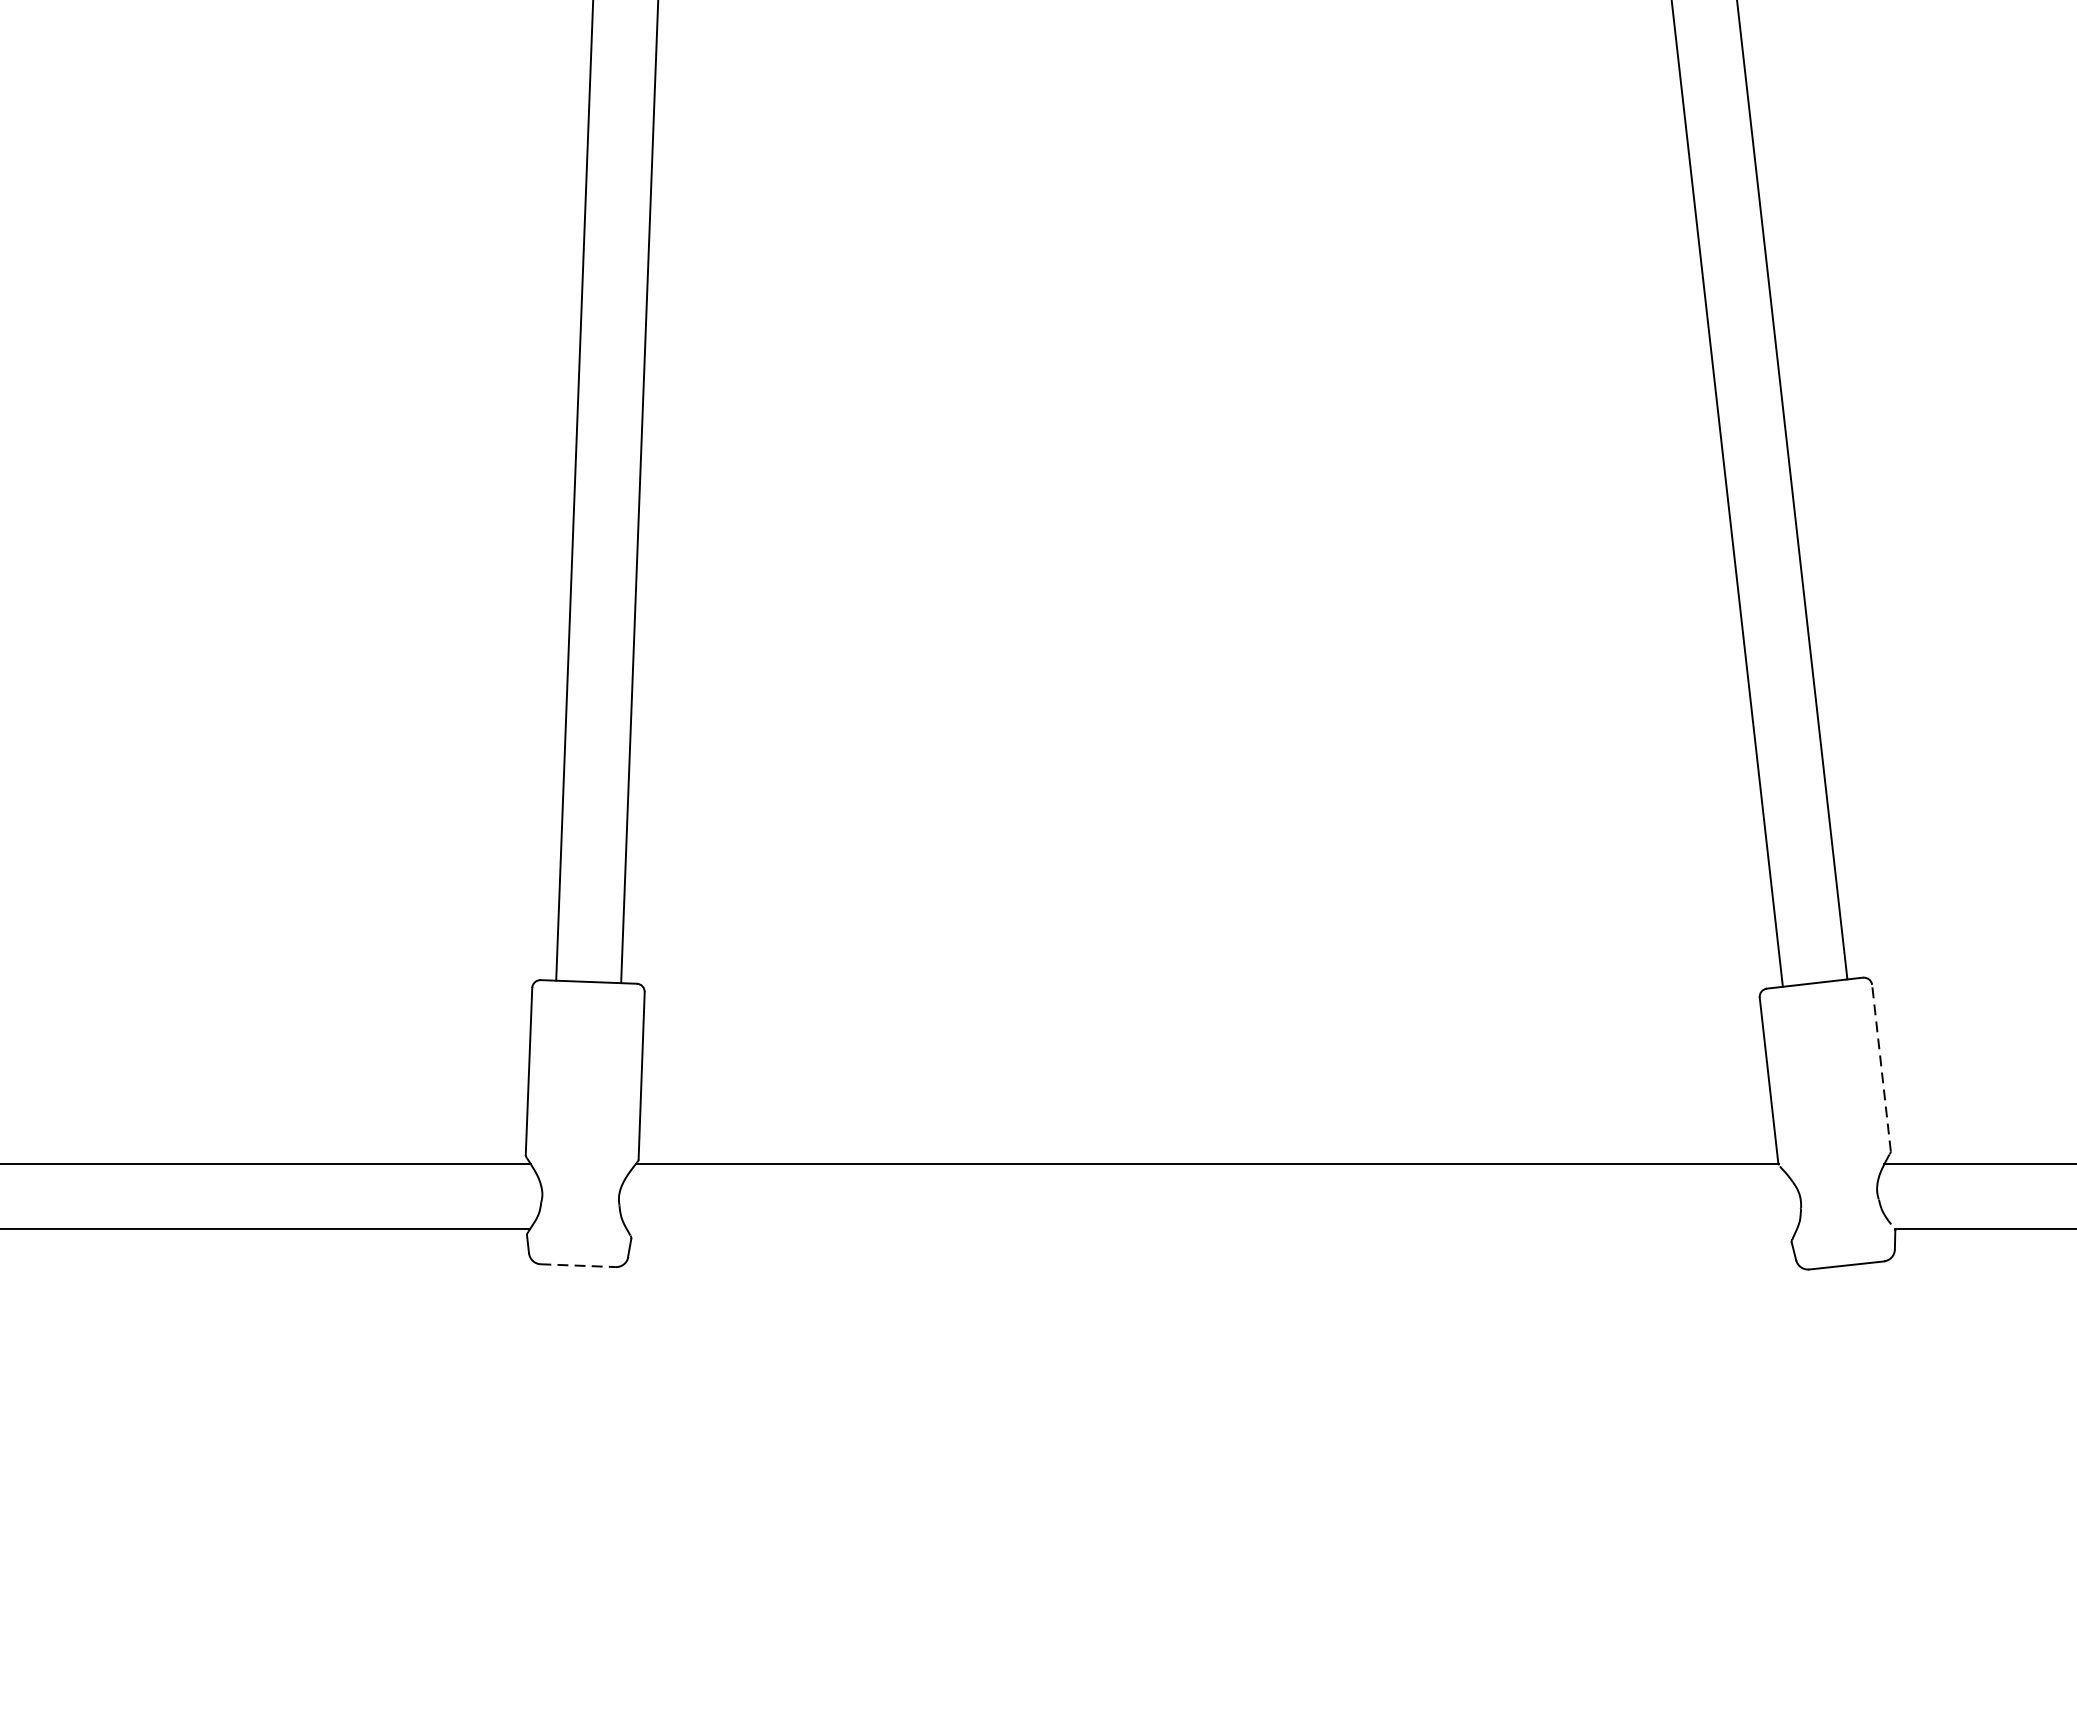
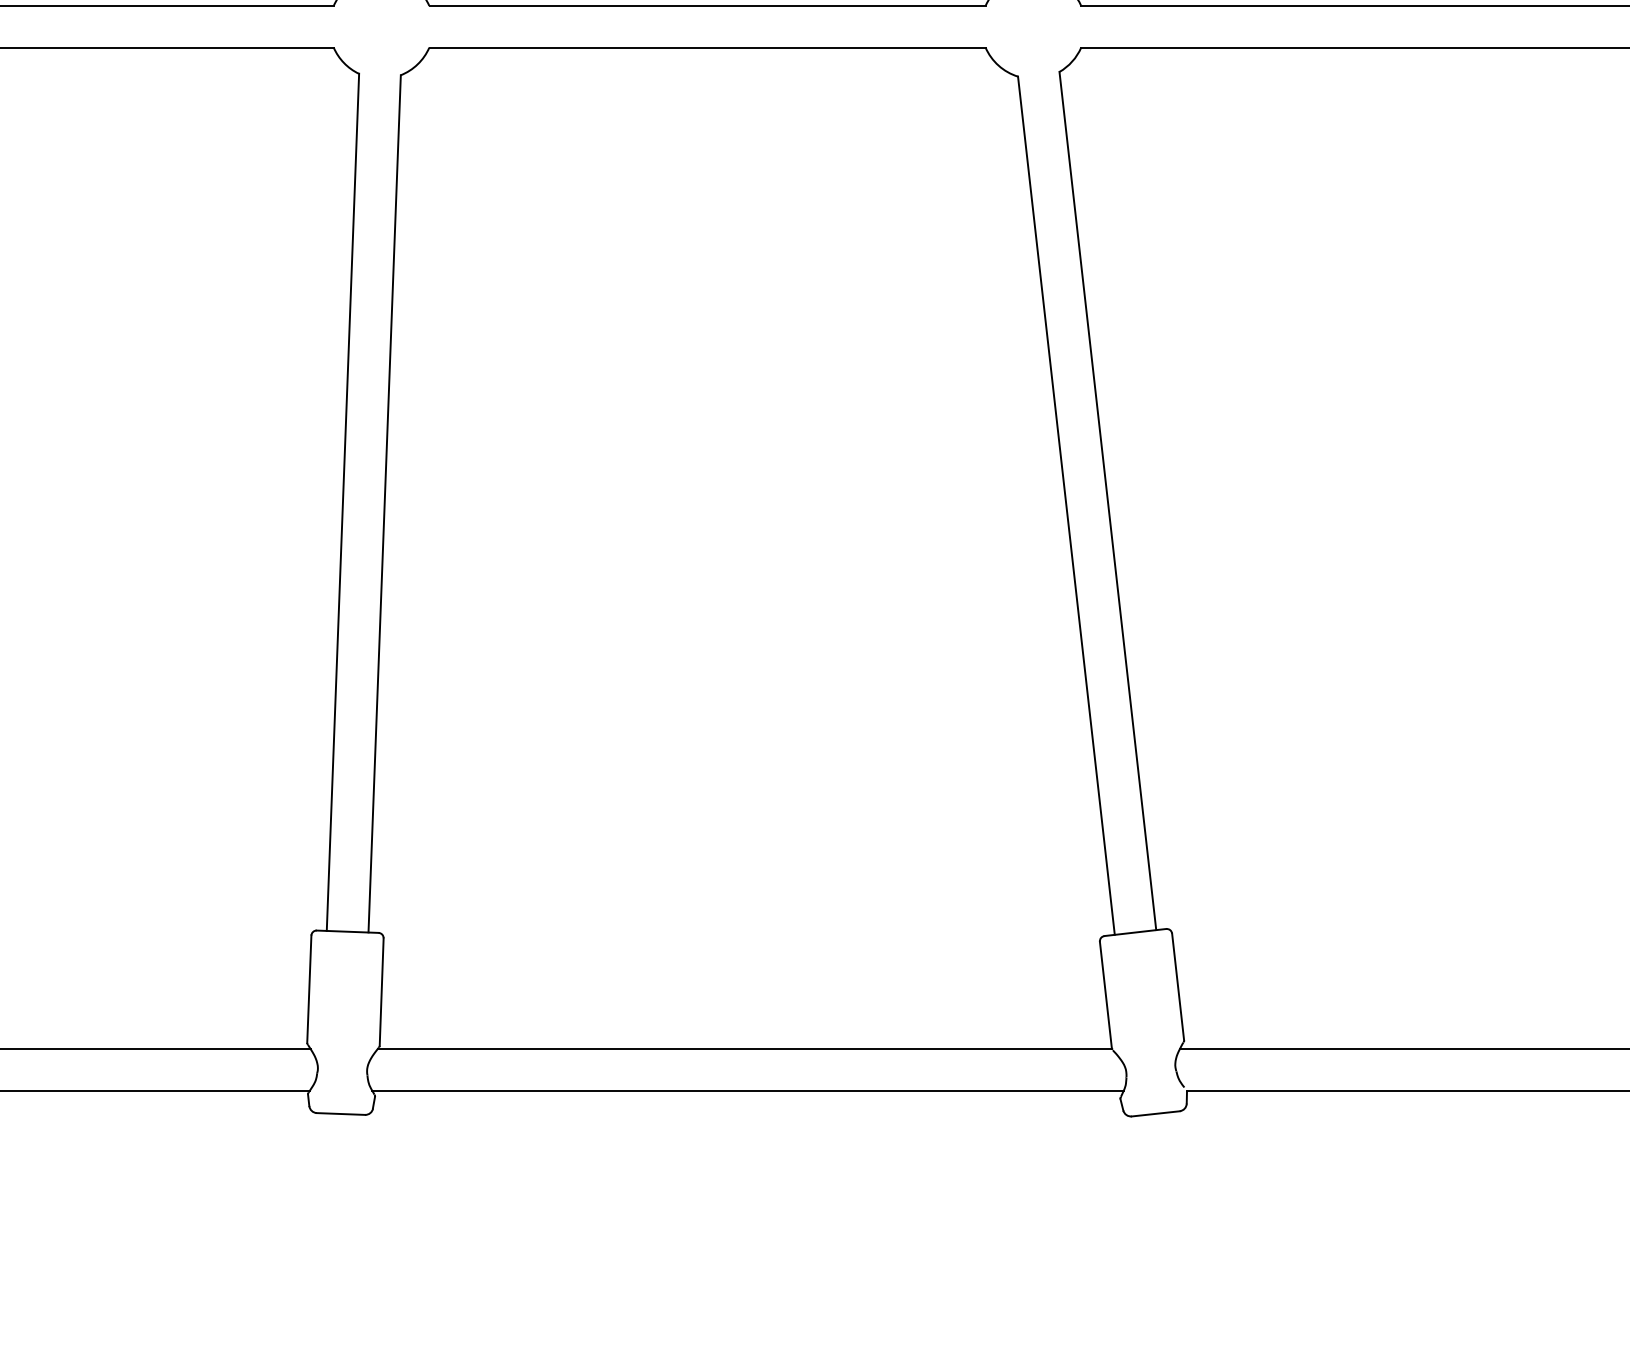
line: (1882, 1068) -> (1178, 987), dashed -> solid
line: (1211, 1229) -> (747, 1090), added
line: (579, 1266) -> (341, 1114), dashed -> solid

